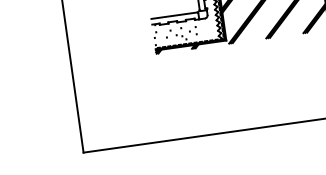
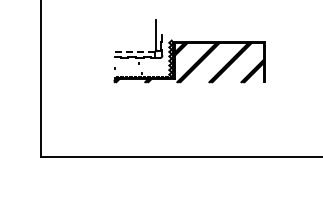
line: (174, 16) -> (134, 52), solid -> dashed

